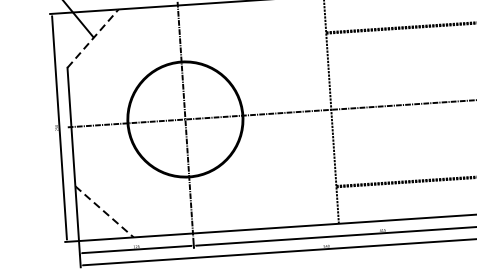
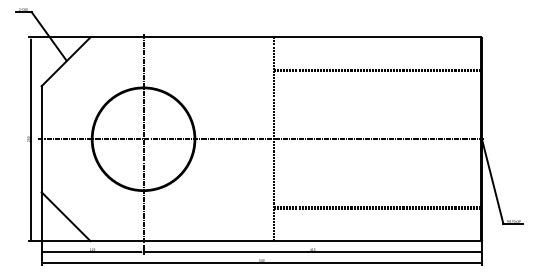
line: (93, 38) -> (66, 61), dashed -> solid
line: (104, 211) -> (66, 216), dashed -> solid

